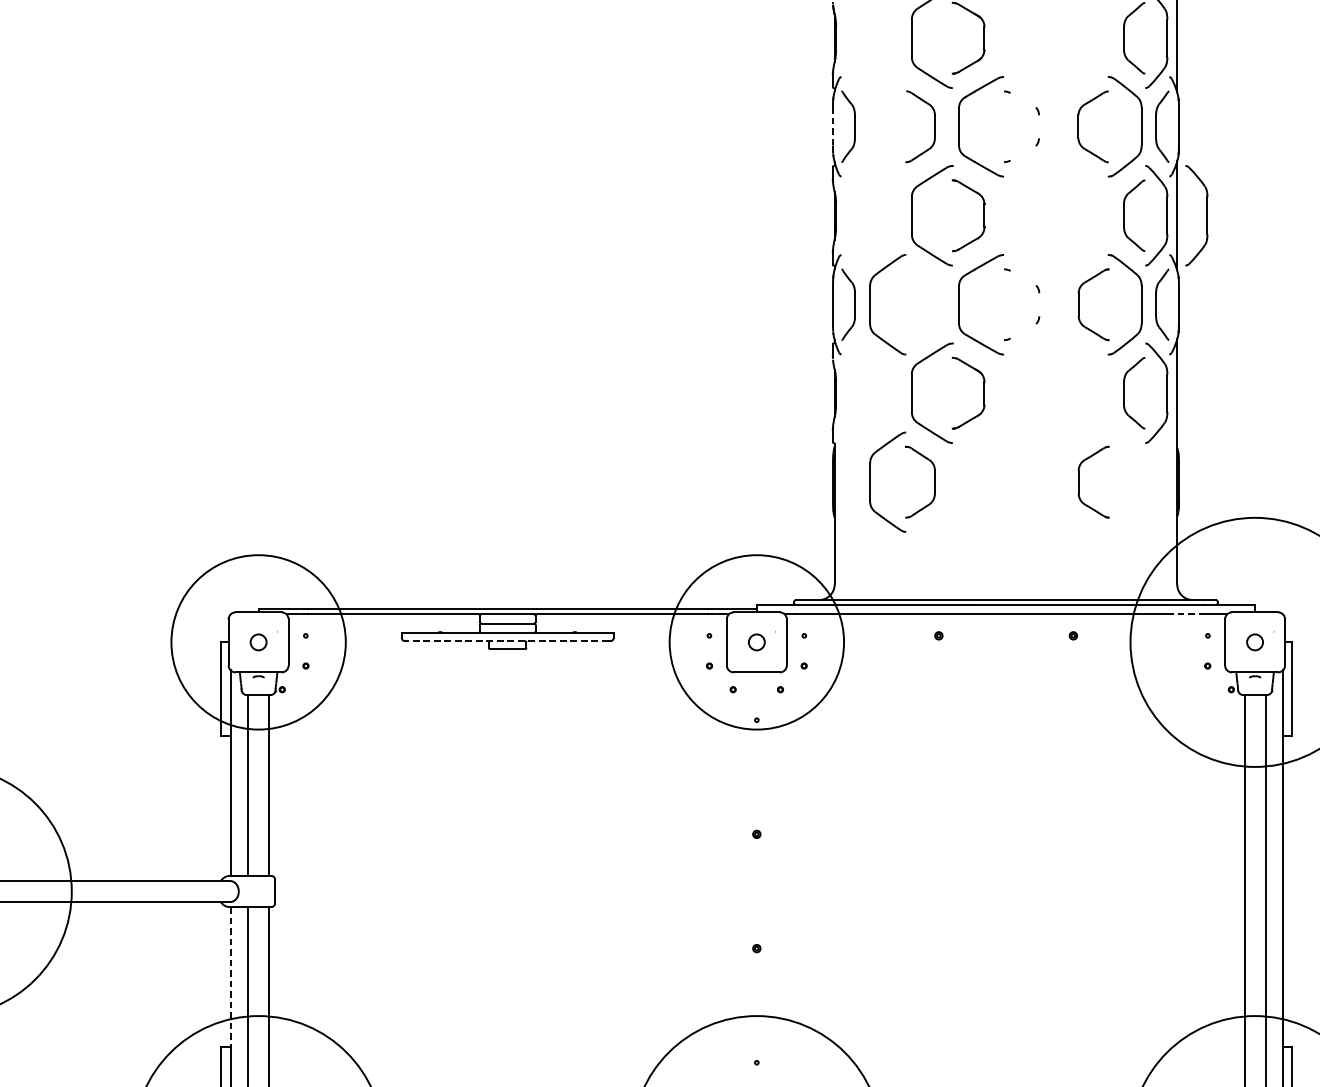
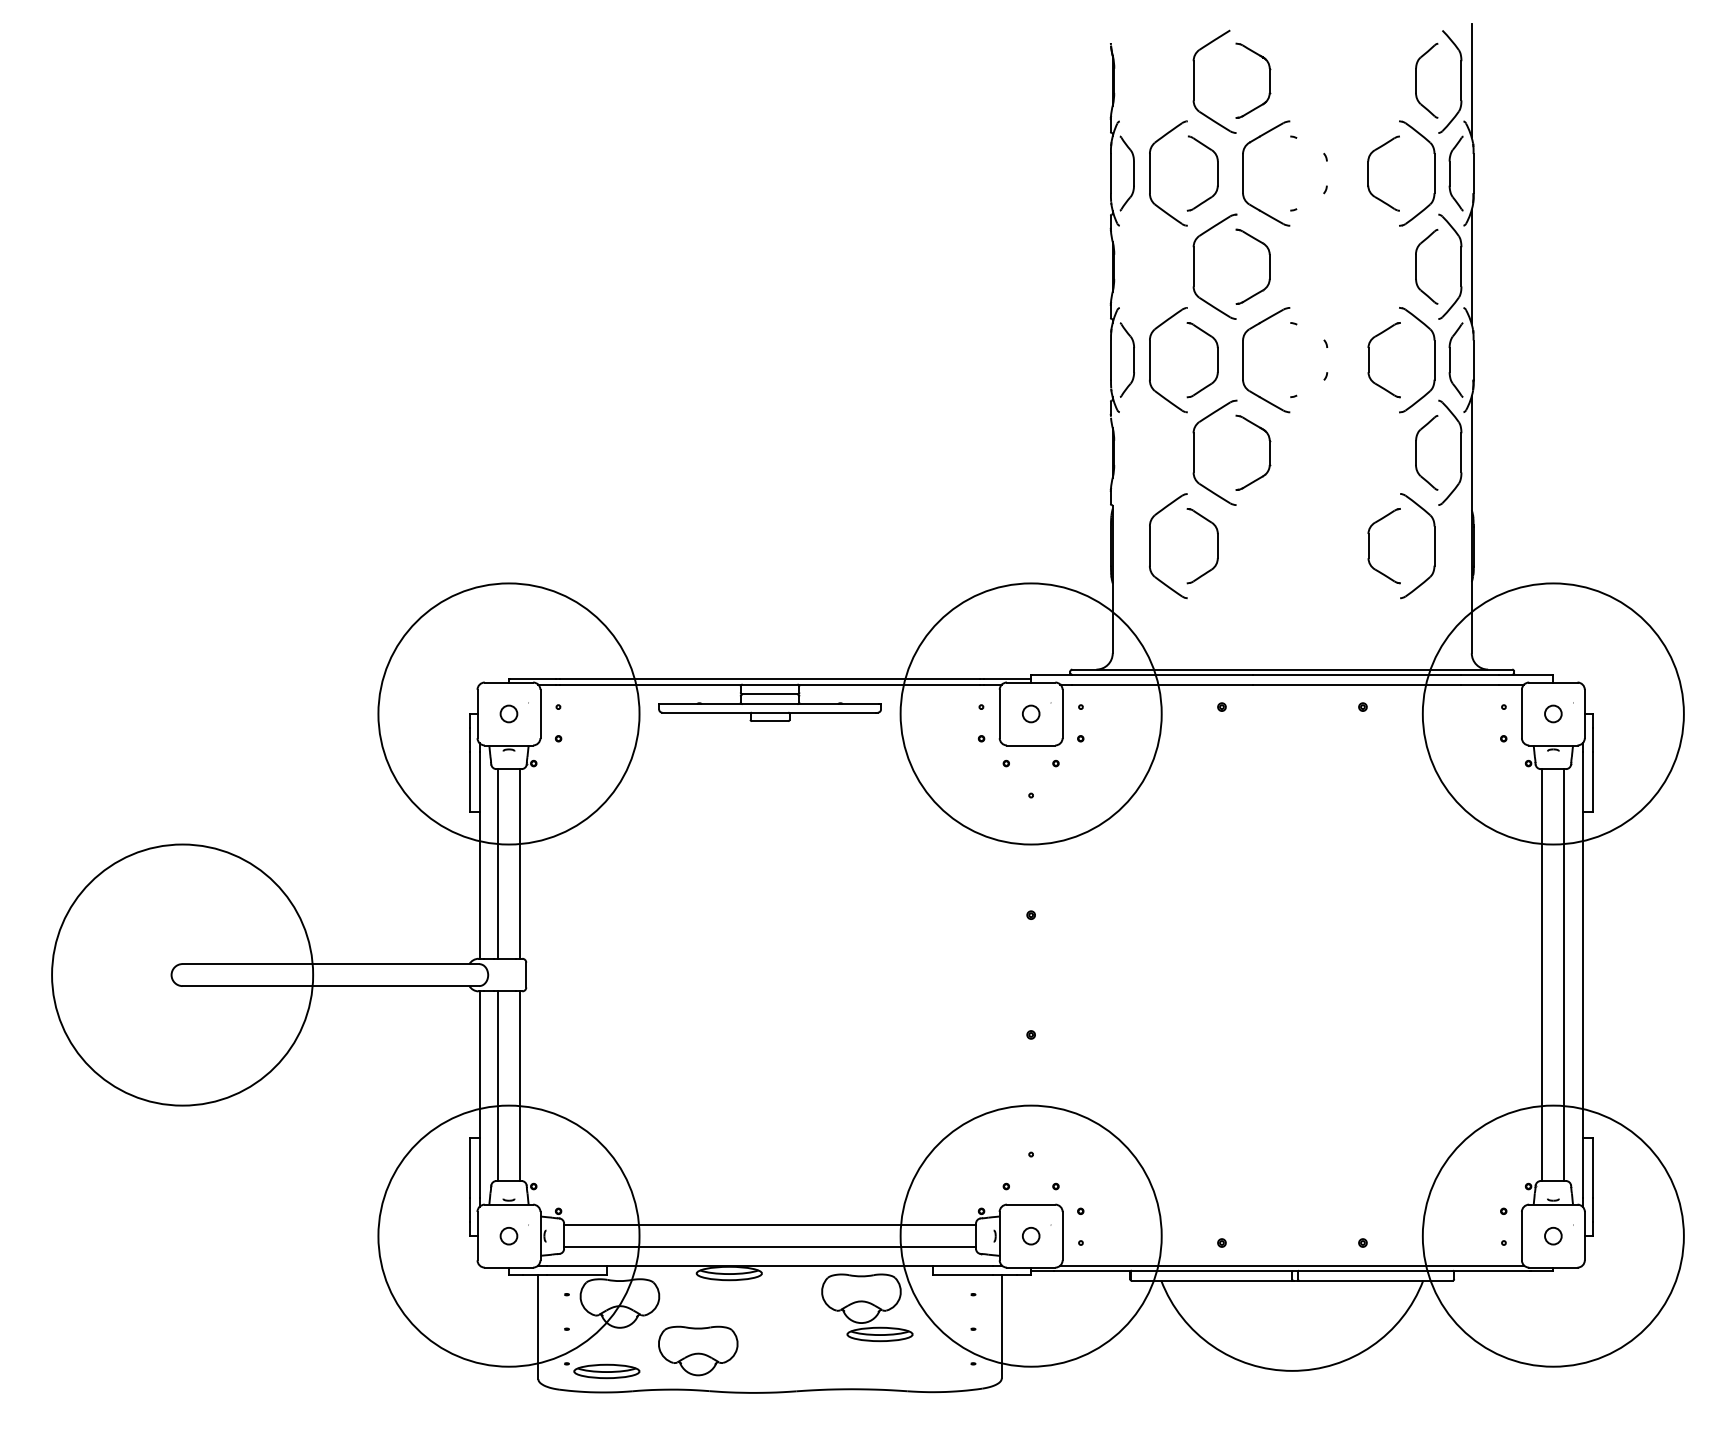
line: (833, 126) -> (1111, 173), dashed -> solid
part: (870, 126) -> (1150, 173), added
part: (1206, 215) -> (1502, 266), removed
part: (934, 305) -> (1217, 360), added
part: (1141, 482) -> (1434, 546), added
line: (1185, 614) -> (1480, 684), dashed -> solid
line: (507, 640) -> (769, 712), dashed -> solid
circle: (258, 641) -> (508, 713), size x1.43
circle: (756, 641) -> (1030, 713), size x1.43
line: (230, 977) -> (479, 1065), dashed -> solid

